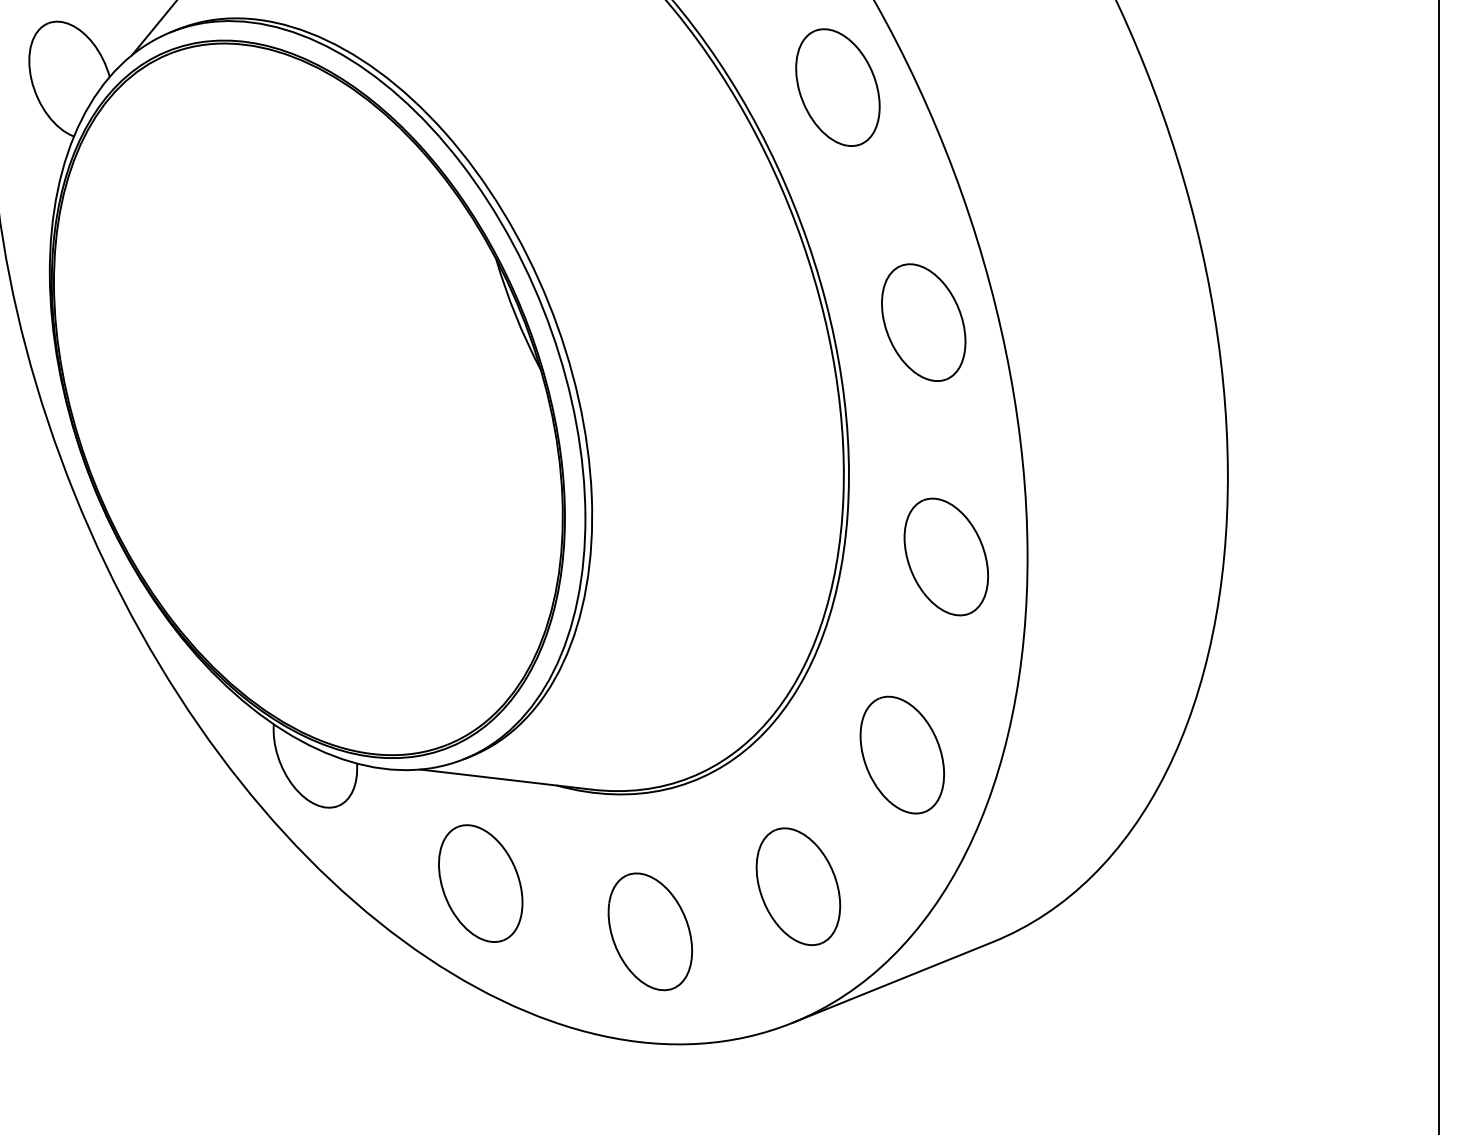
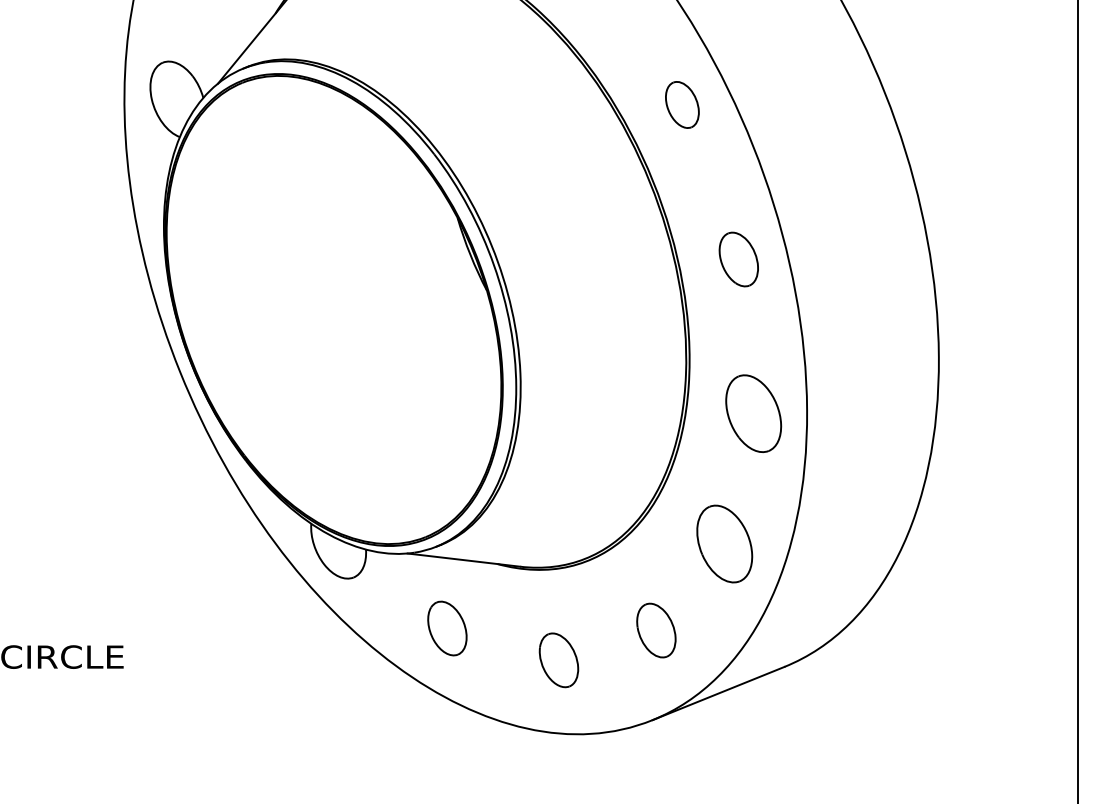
part: (838, 86) -> (682, 104), size x0.6
part: (923, 322) -> (738, 259), size x0.7
part: (480, 883) -> (447, 628), size x0.7
part: (798, 886) -> (656, 630), size x0.7
part: (649, 932) -> (558, 660), size x0.7

